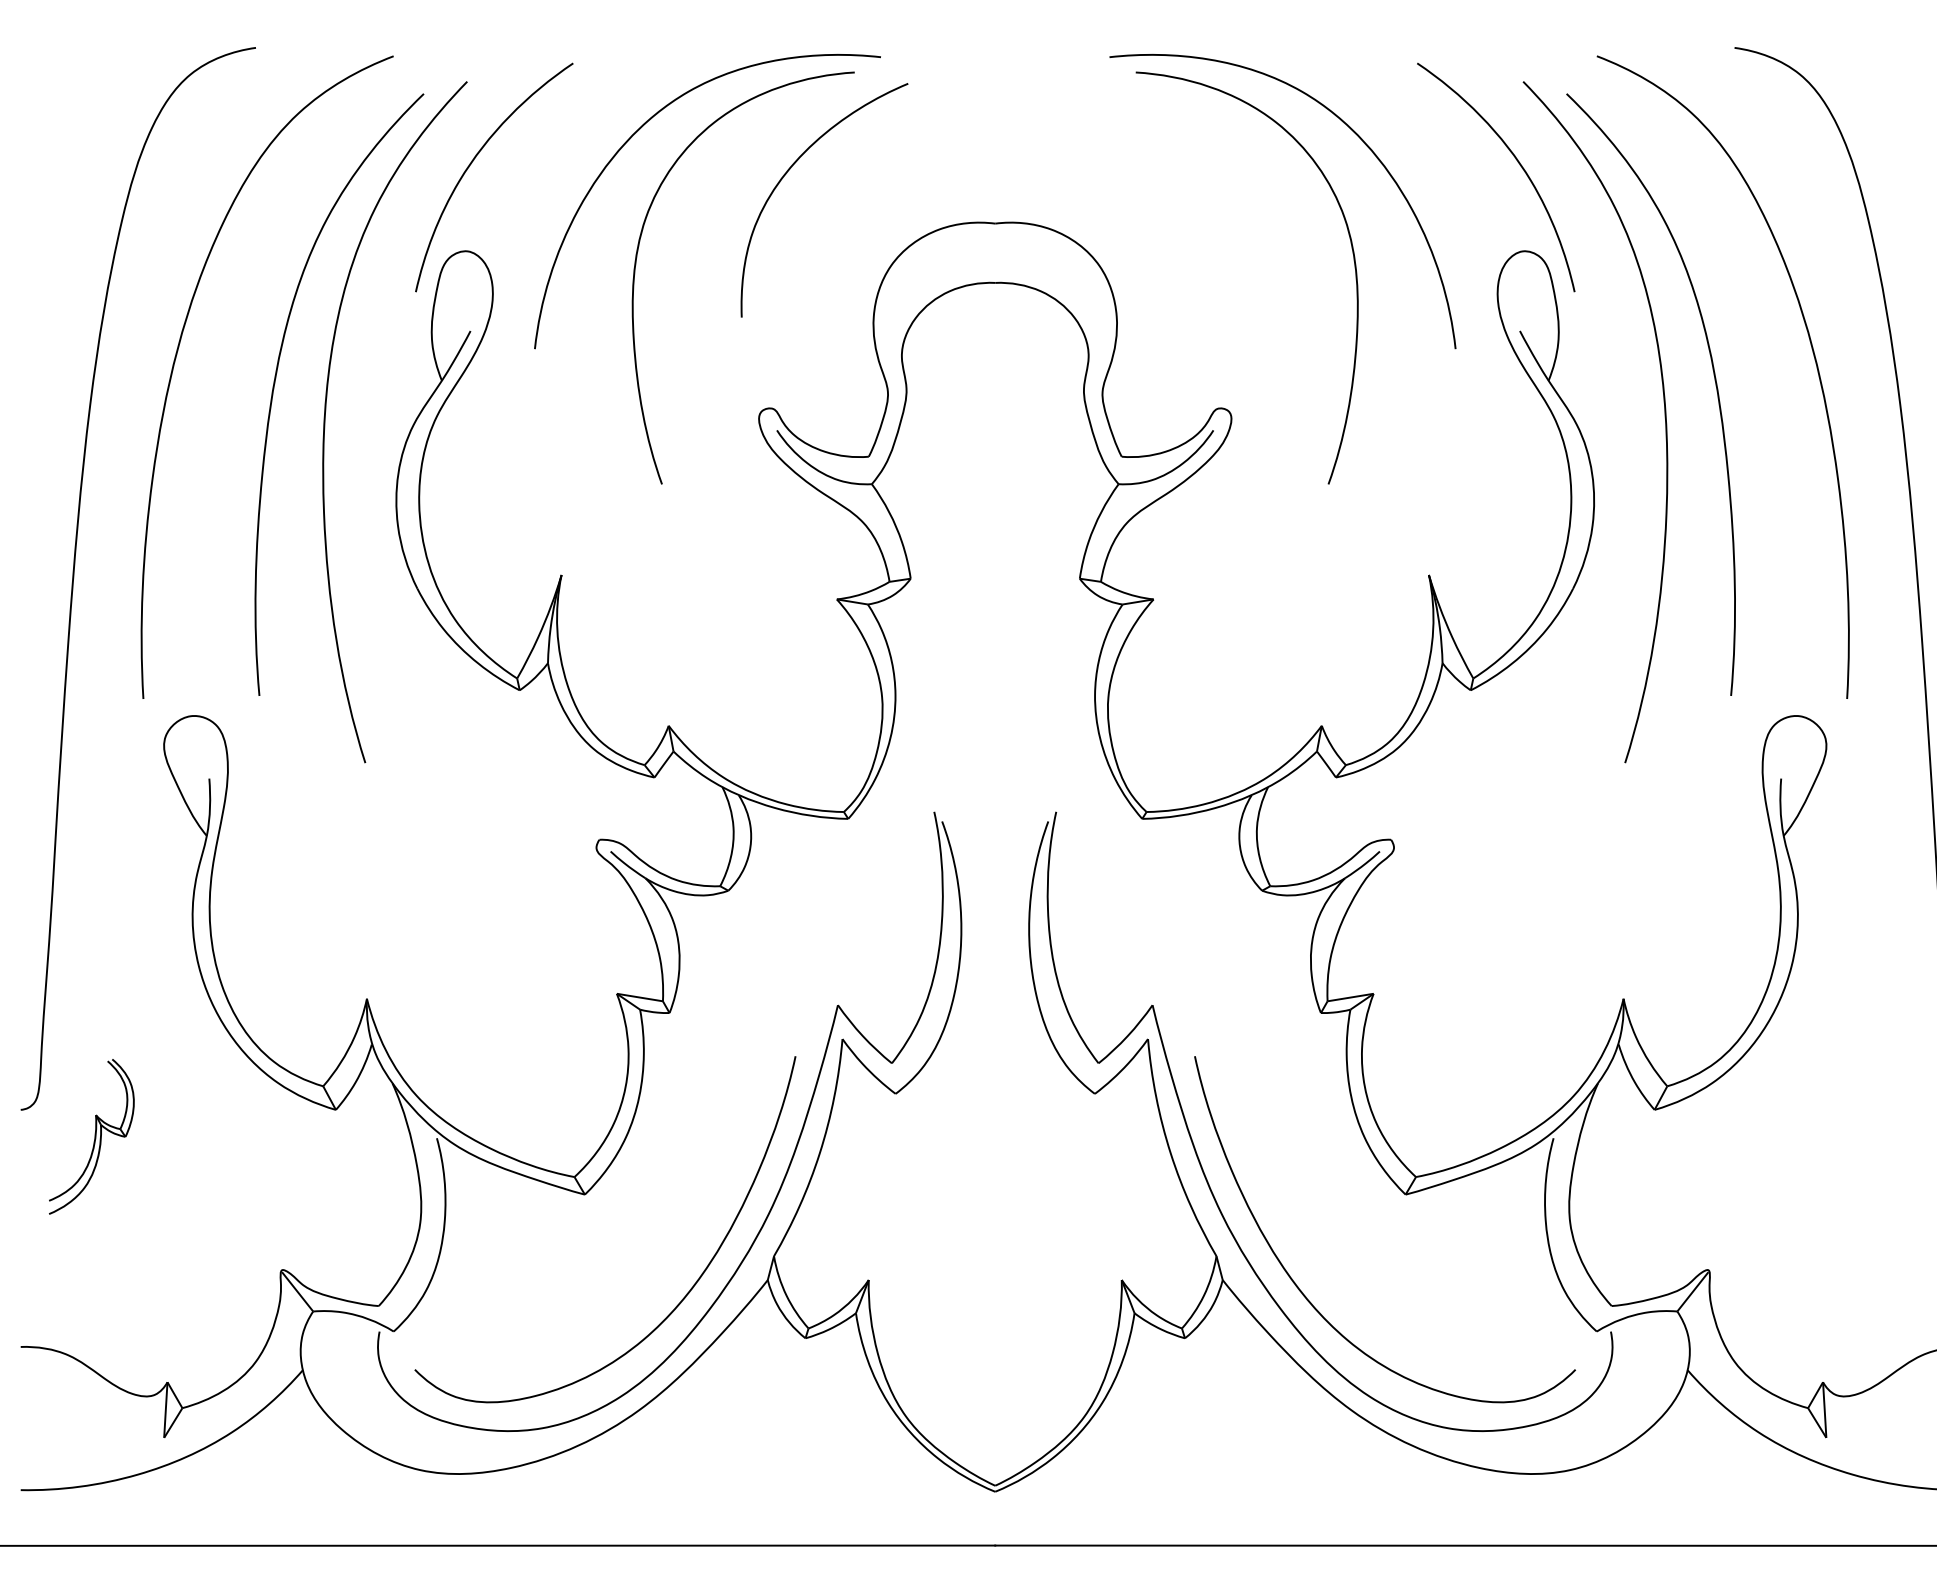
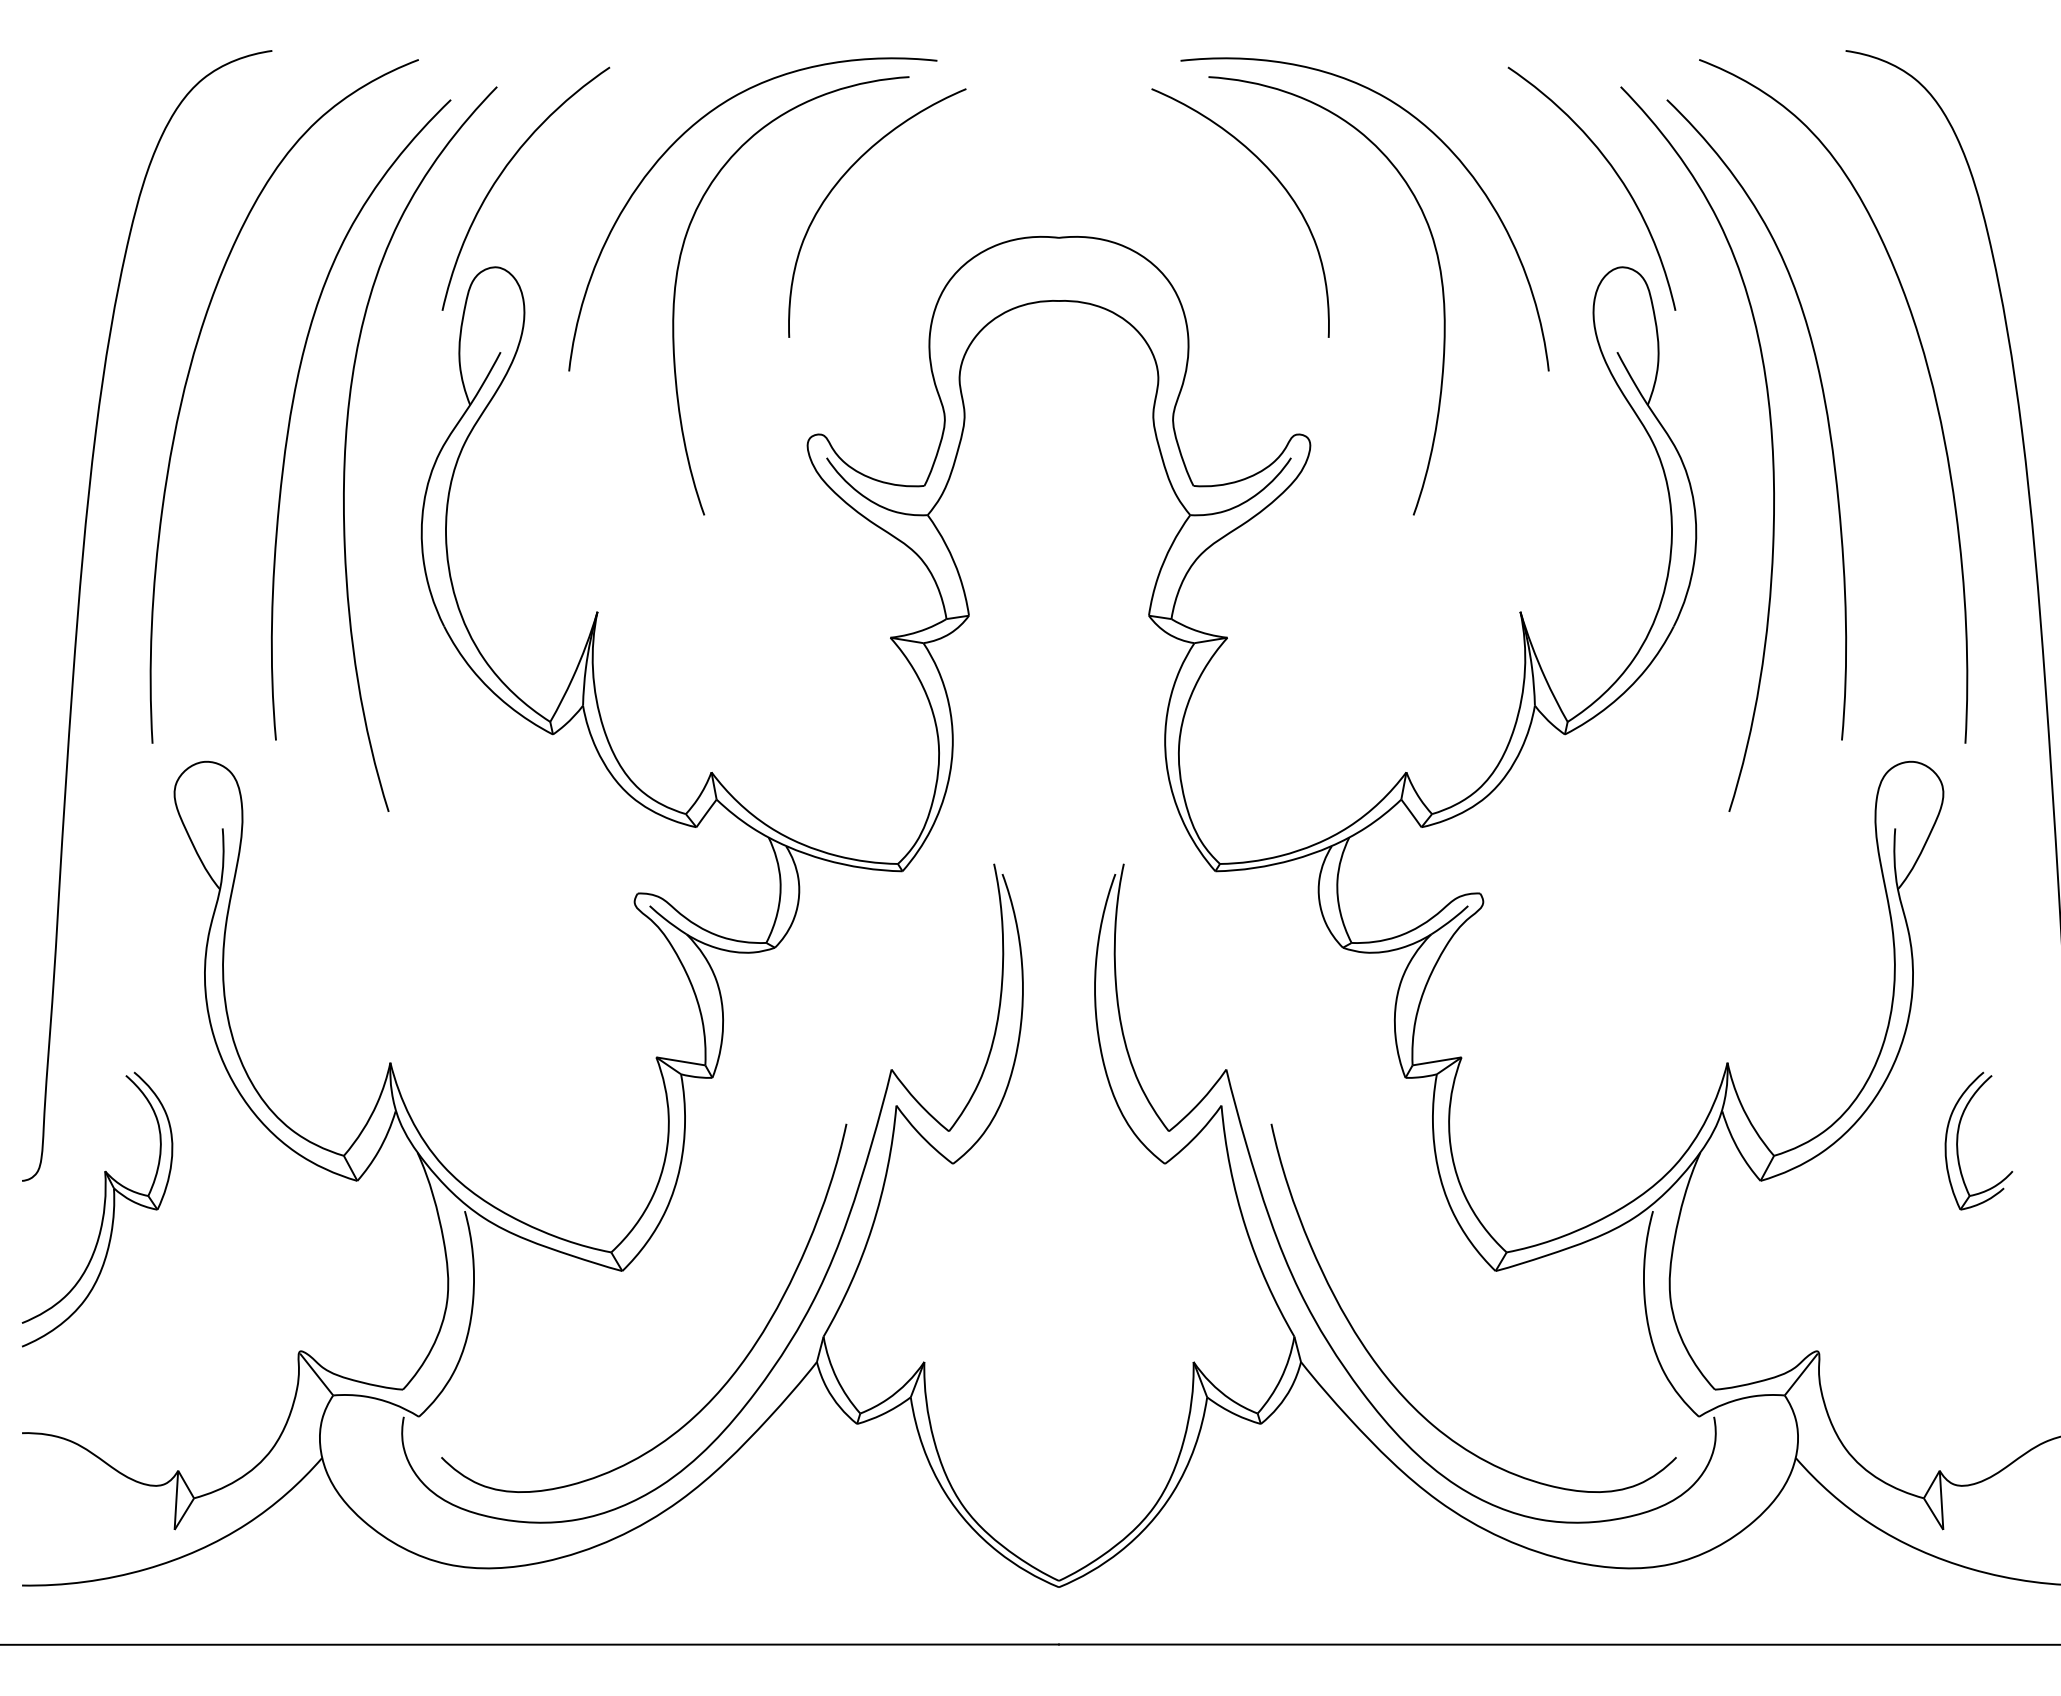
curve: (1202, 172) -> (1279, 183), added
part: (1840, 1071) -> (1958, 1140), added
part: (91, 1136) -> (97, 1209), size x1.67

